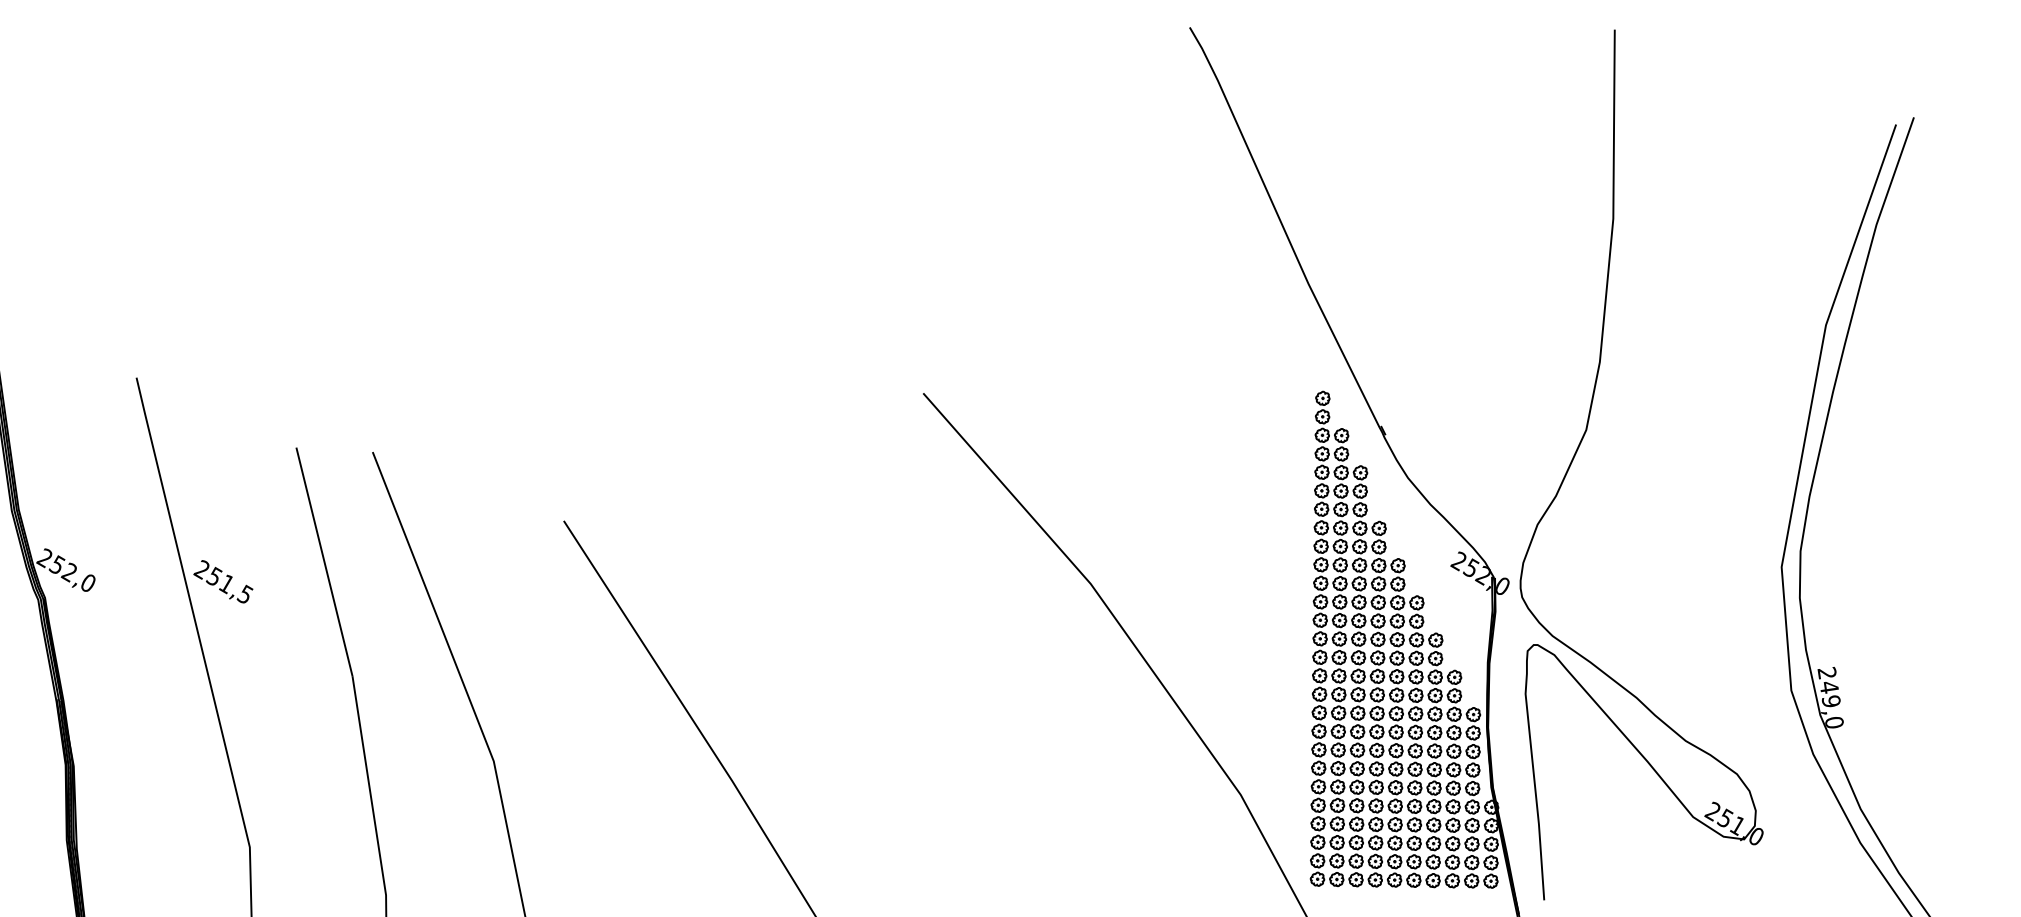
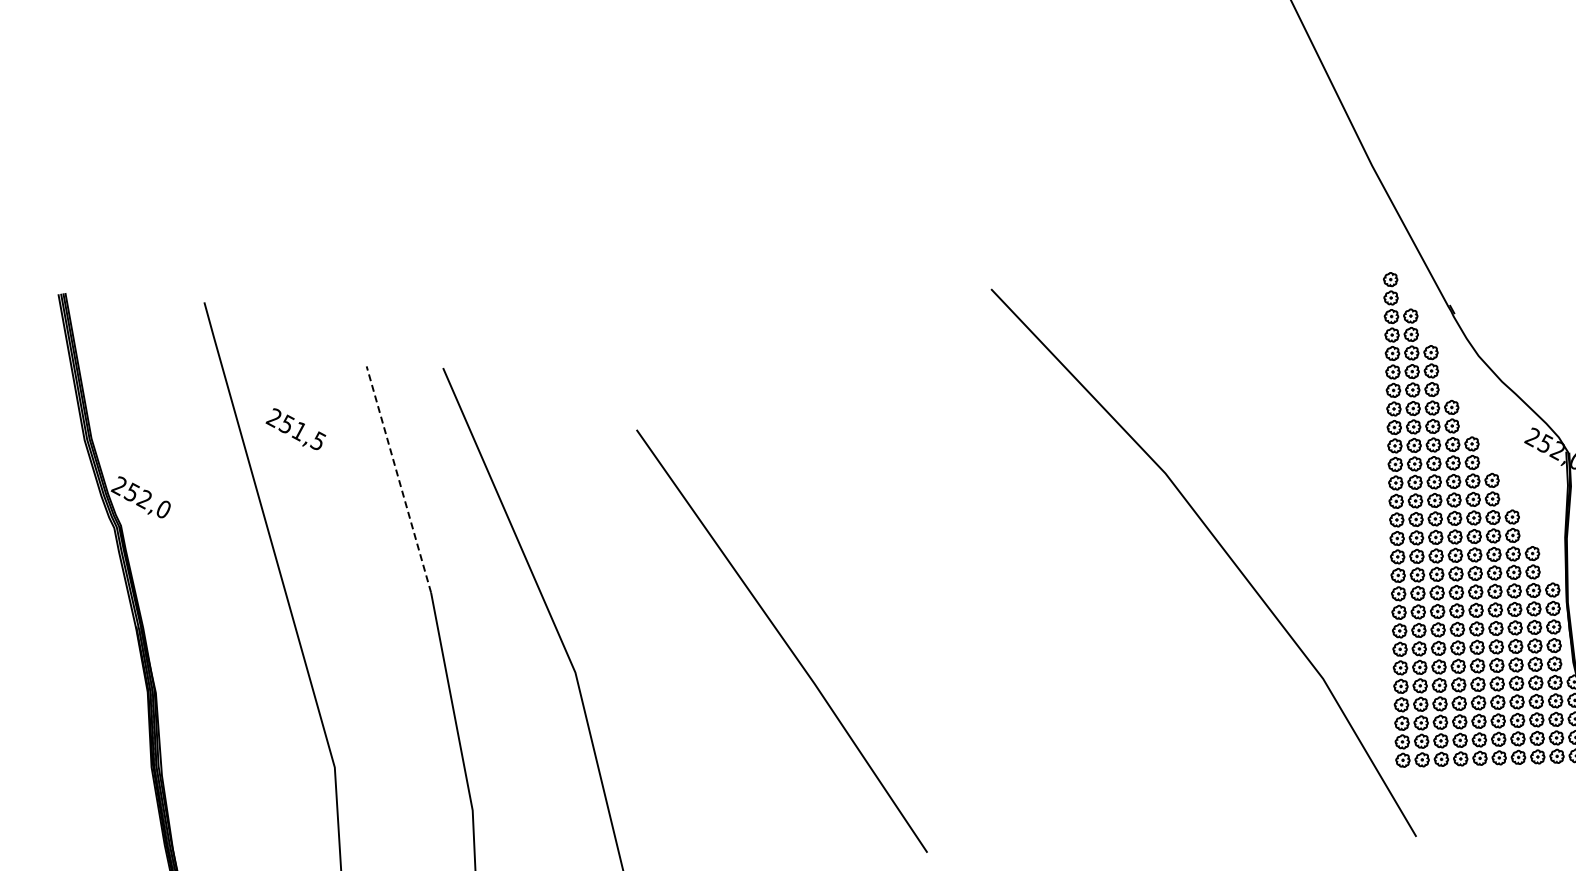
line: (324, 561) -> (398, 479), solid -> dashed
text: (223, 581) -> (296, 428), moved

